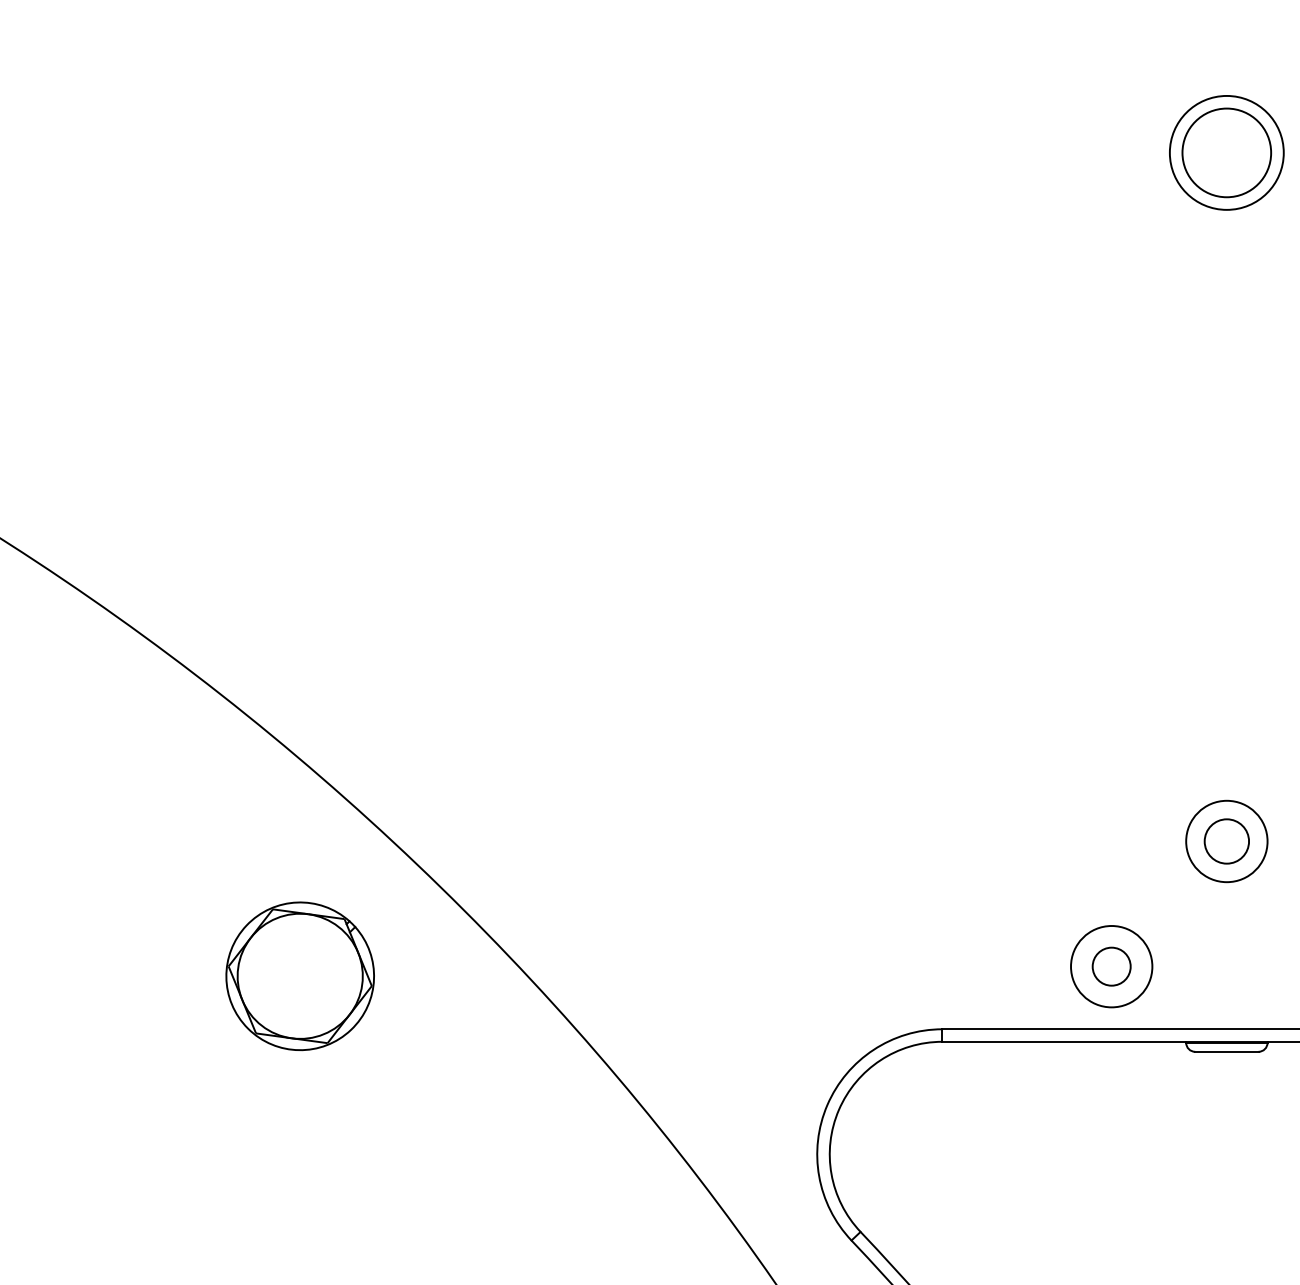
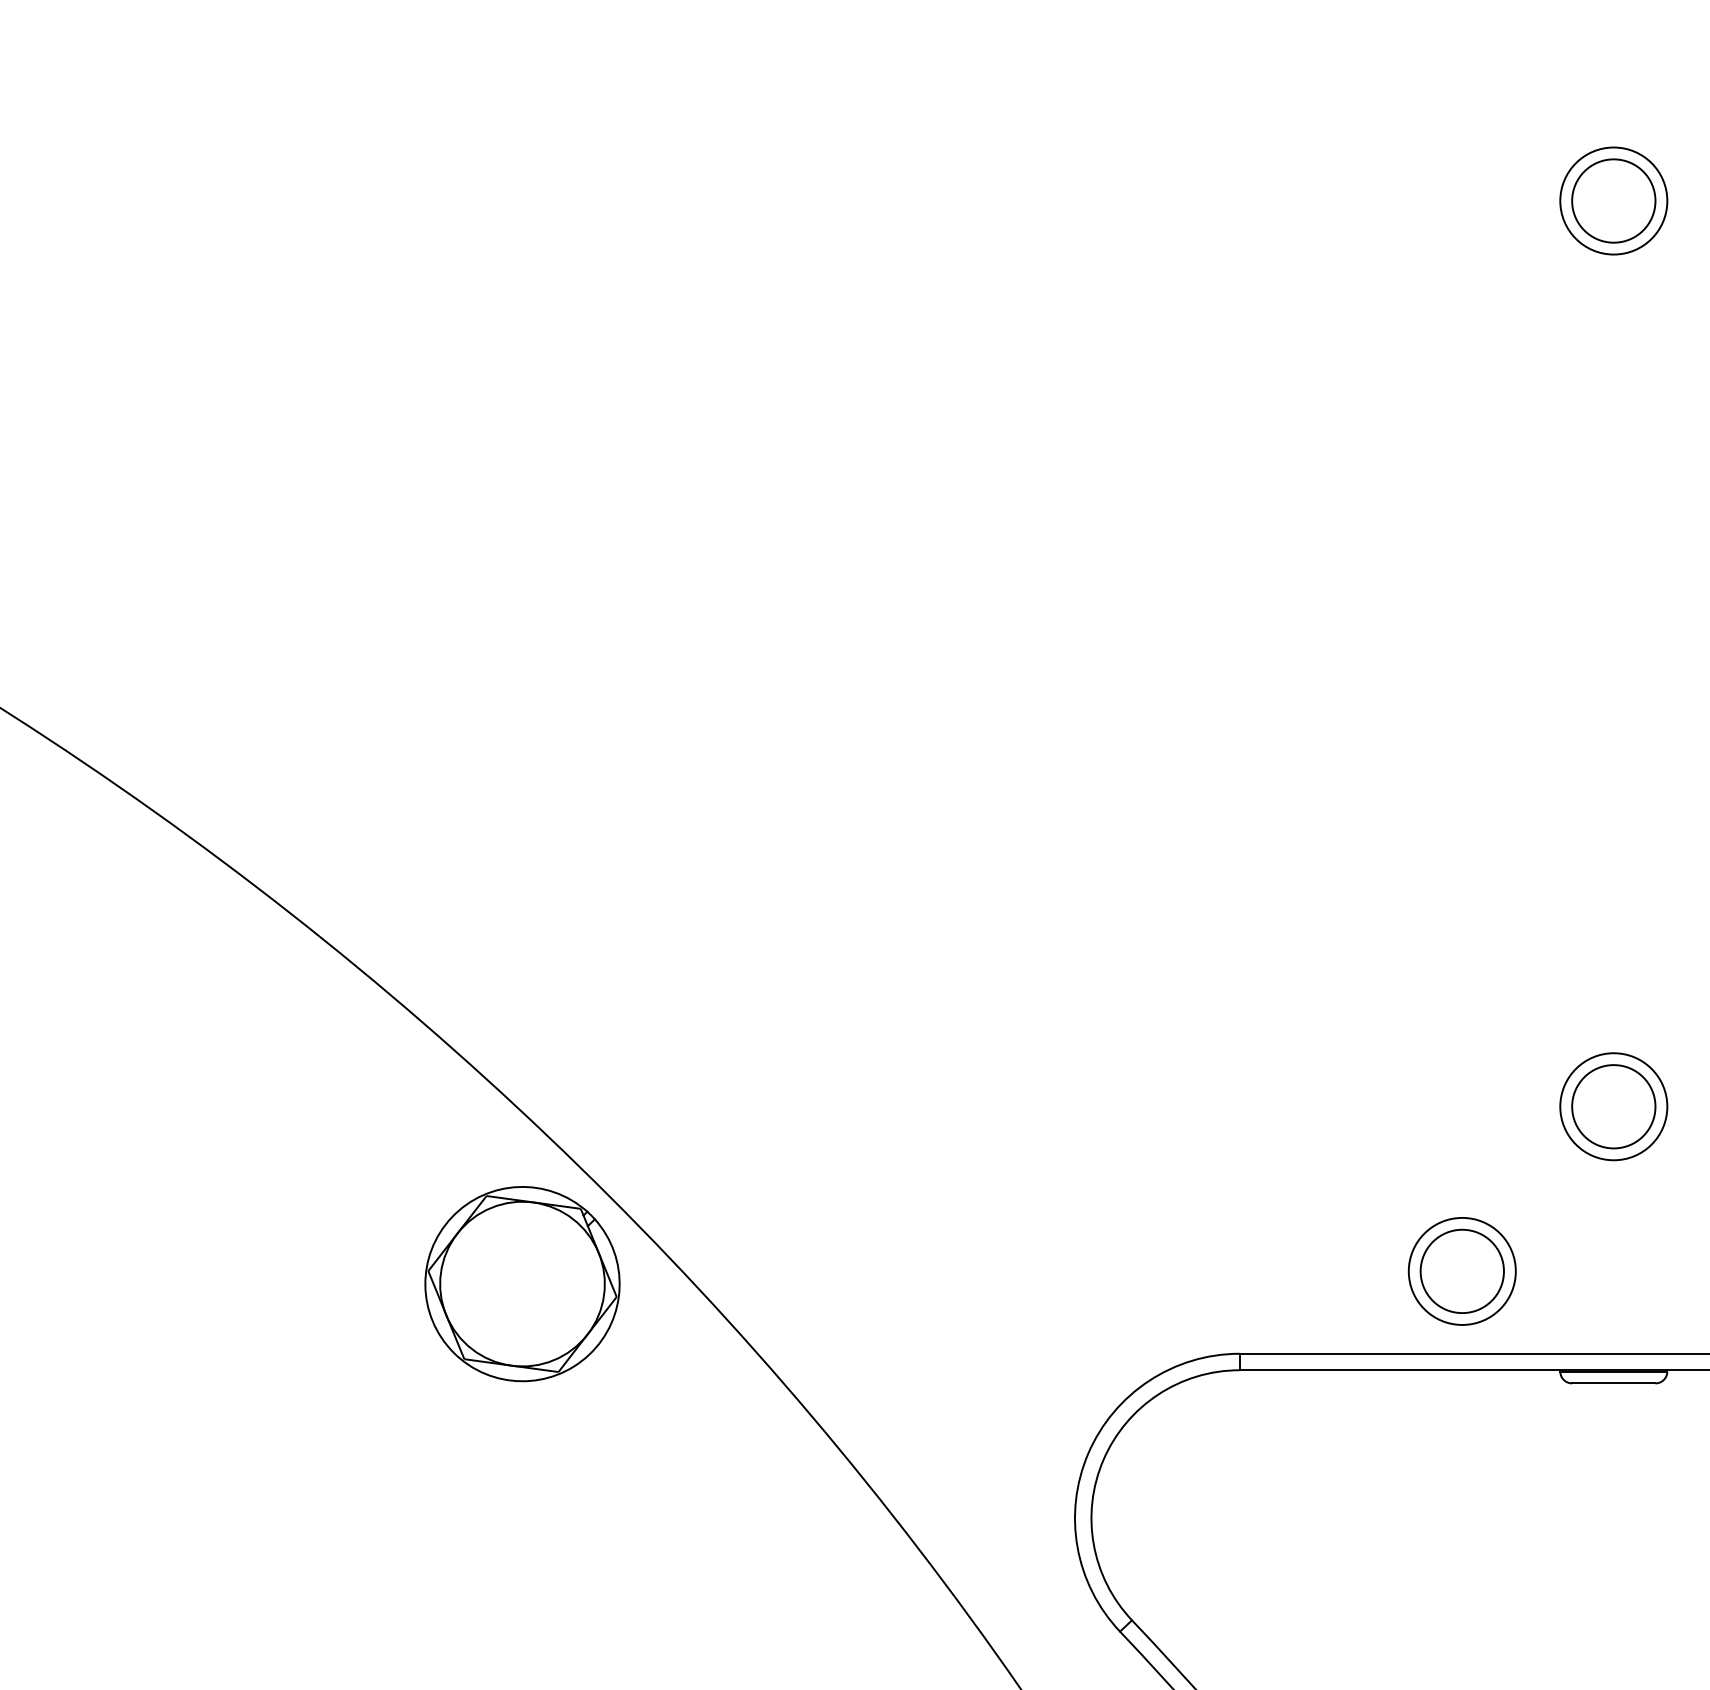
part: (1226, 152) -> (1613, 200), size x0.71
circle: (1226, 841) -> (1613, 1106), size x1.43
circle: (1111, 966) -> (1462, 1271), size x1.67
part: (299, 976) -> (521, 1284), moved

